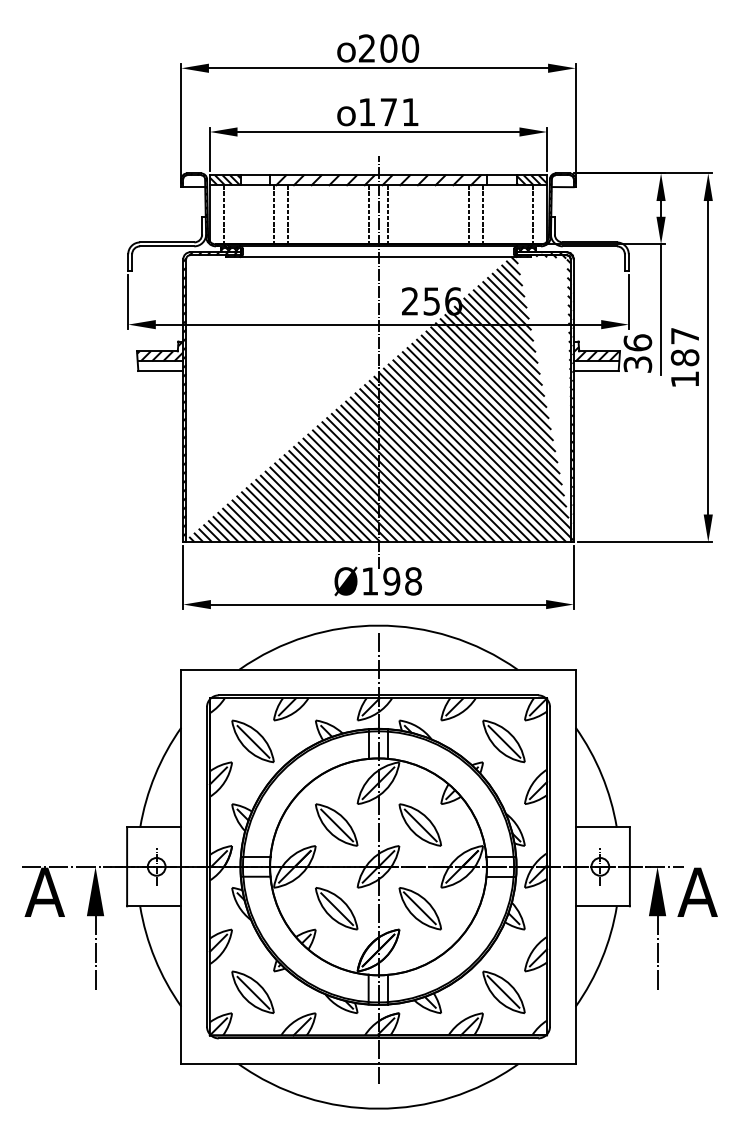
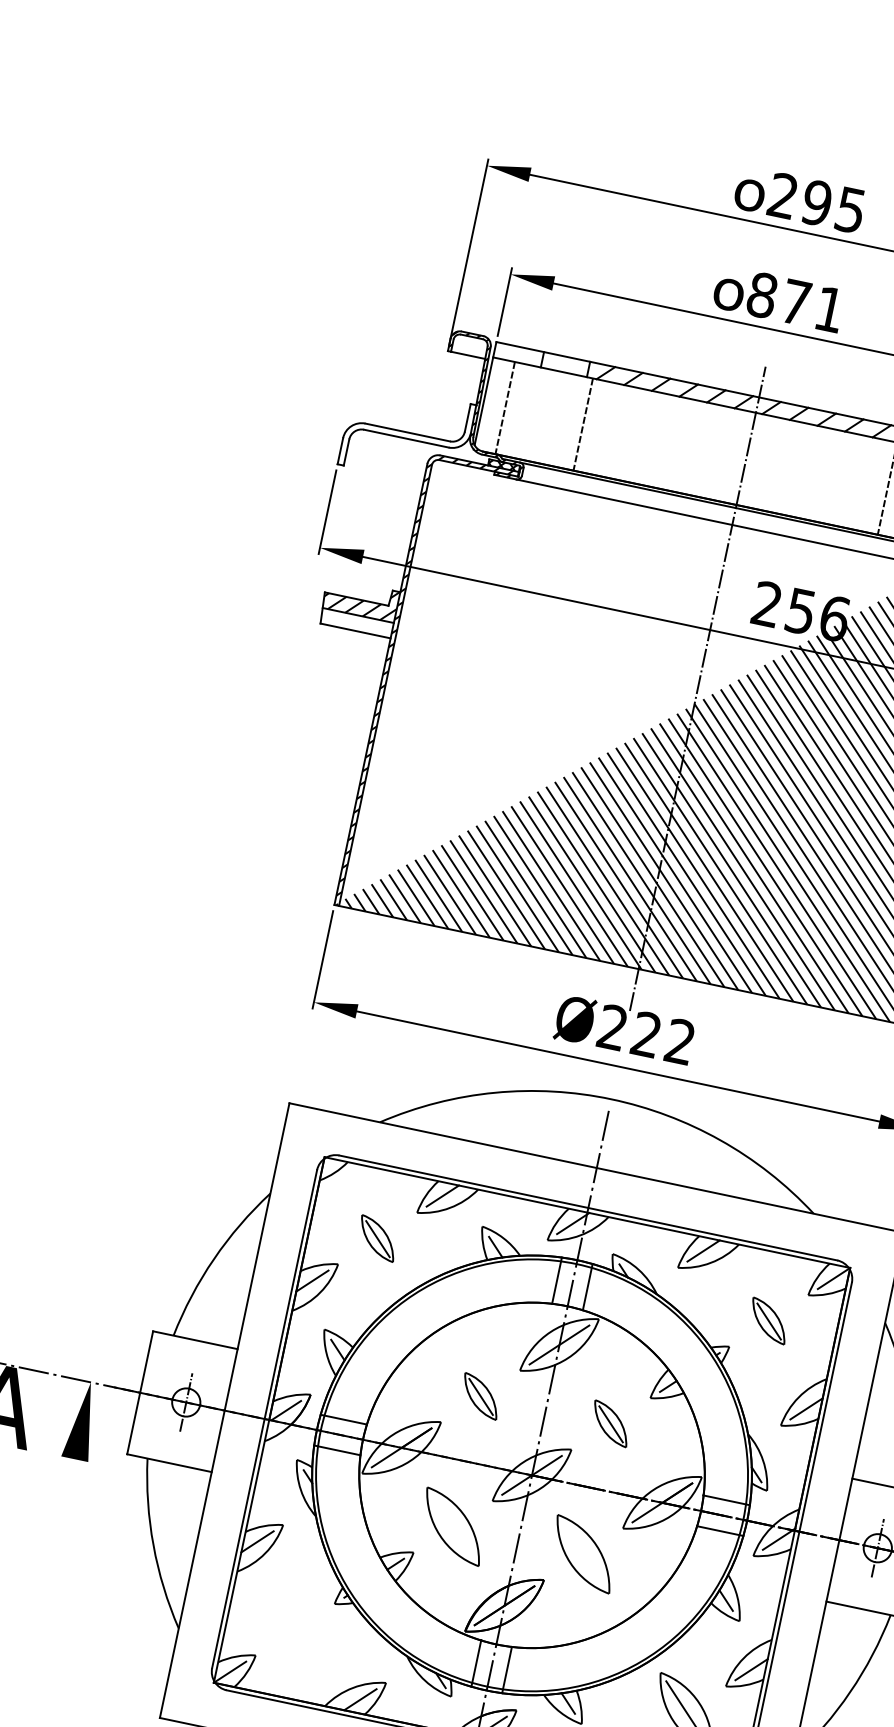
text: (399, 48) -> (833, 206), 200 -> 295
text: (366, 112) -> (761, 295), 171 -> 871
hatch: (224, 180) -> (517, 354), removed
line: (287, 214) -> (604, 428), removed
line: (368, 214) -> (730, 455), removed
line: (388, 214) -> (761, 461), removed
text: (391, 581) -> (646, 1034), Ø198 -> Ø222
part: (252, 741) -> (376, 1238), size x0.6
part: (503, 741) -> (768, 1320), size x0.6
part: (336, 824) -> (480, 1395), size x0.6
part: (419, 824) -> (609, 1422), size x0.6
line: (419, 908) -> (582, 1553), removed
line: (337, 909) -> (454, 1528), removed
line: (95, 953) -> (62, 1517), removed
part: (252, 991) -> (294, 1628), removed

